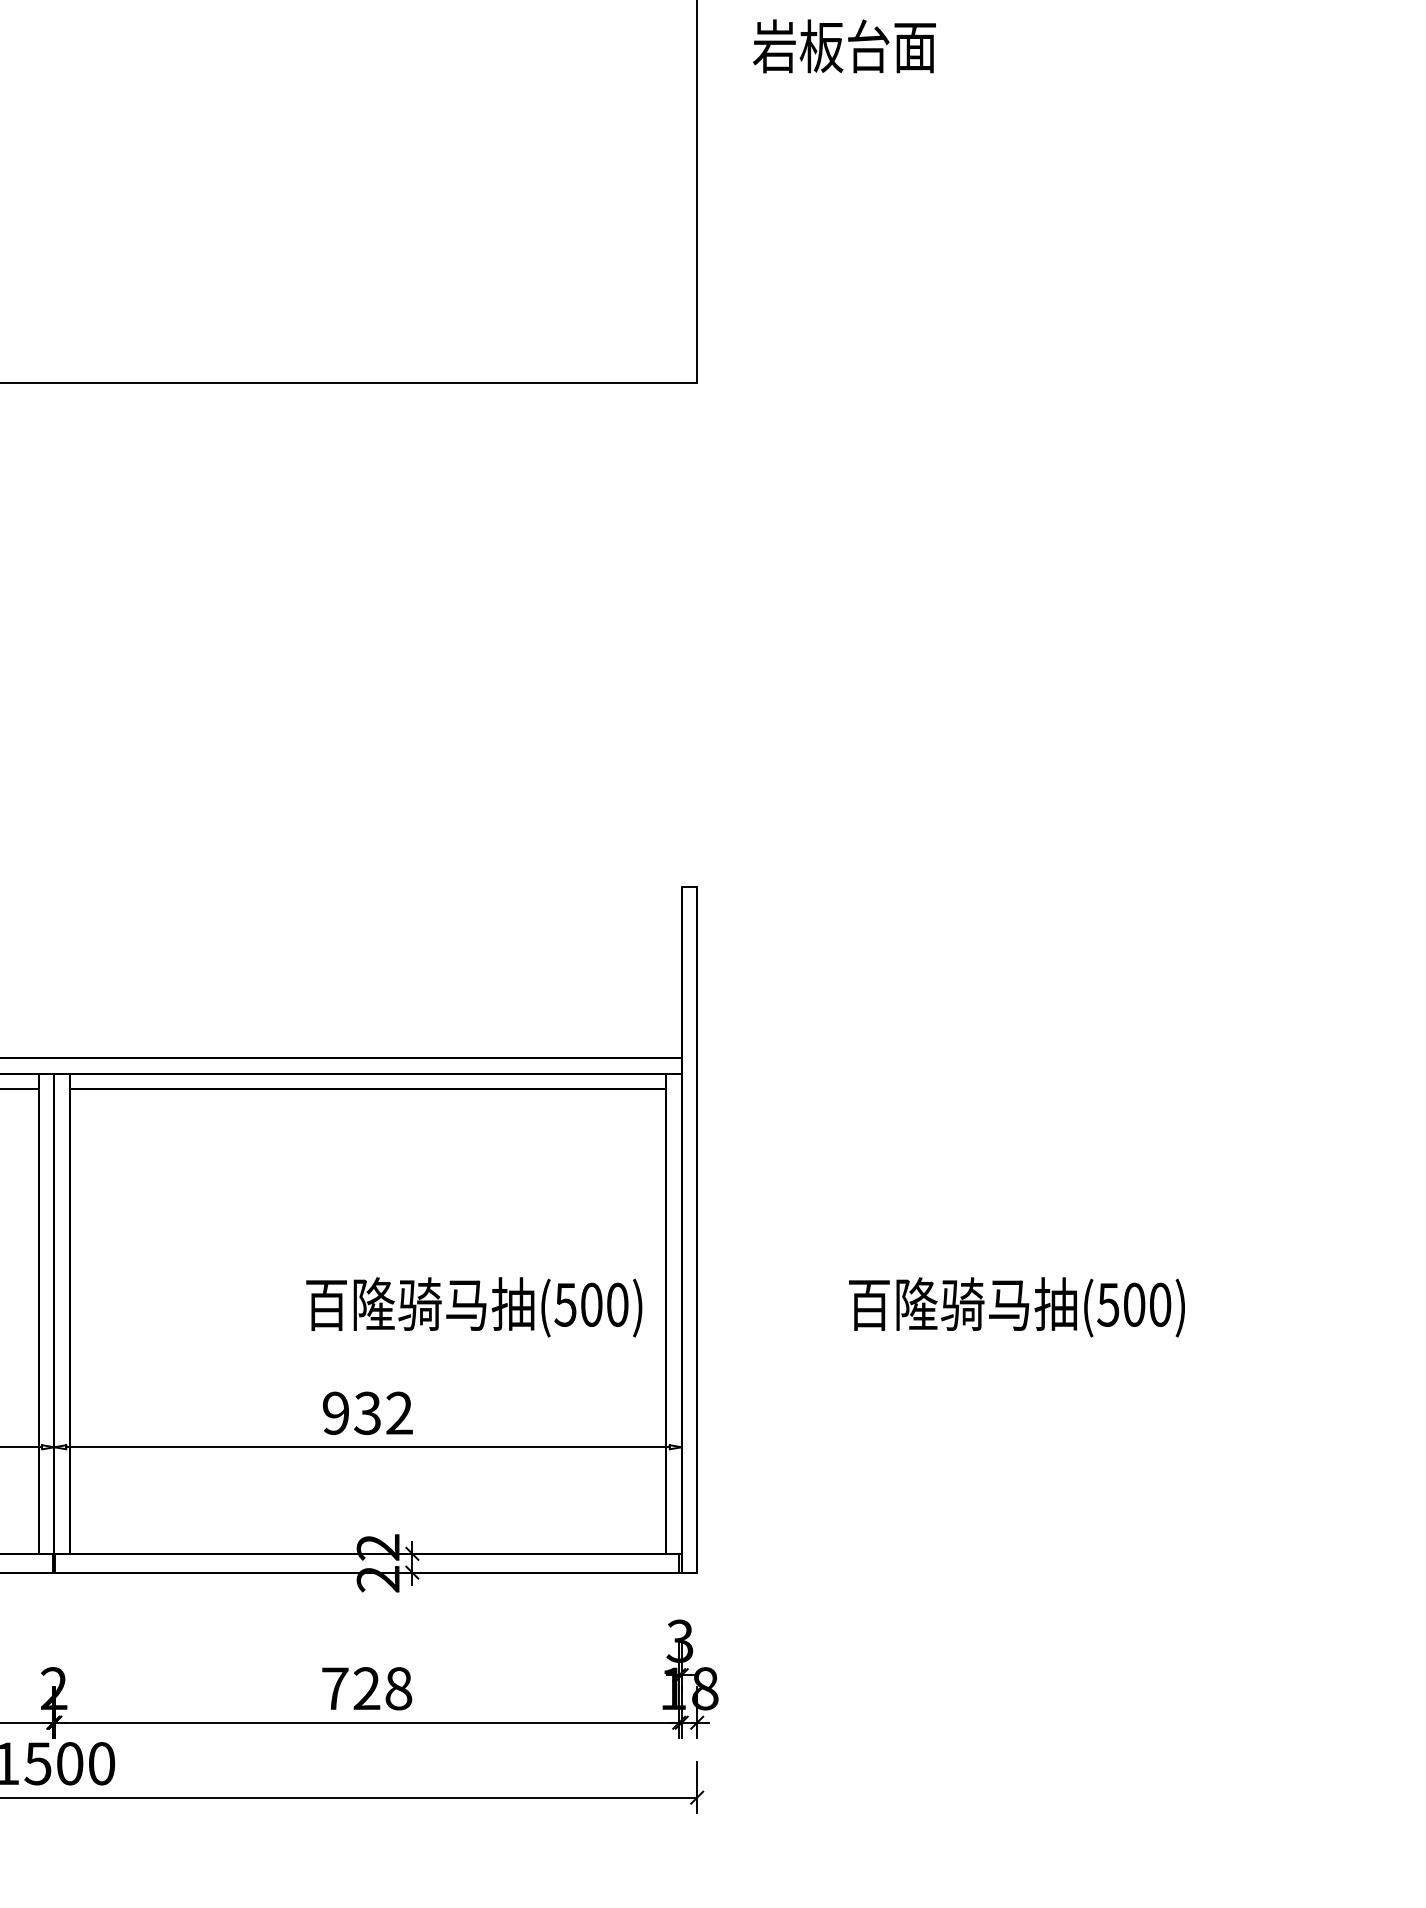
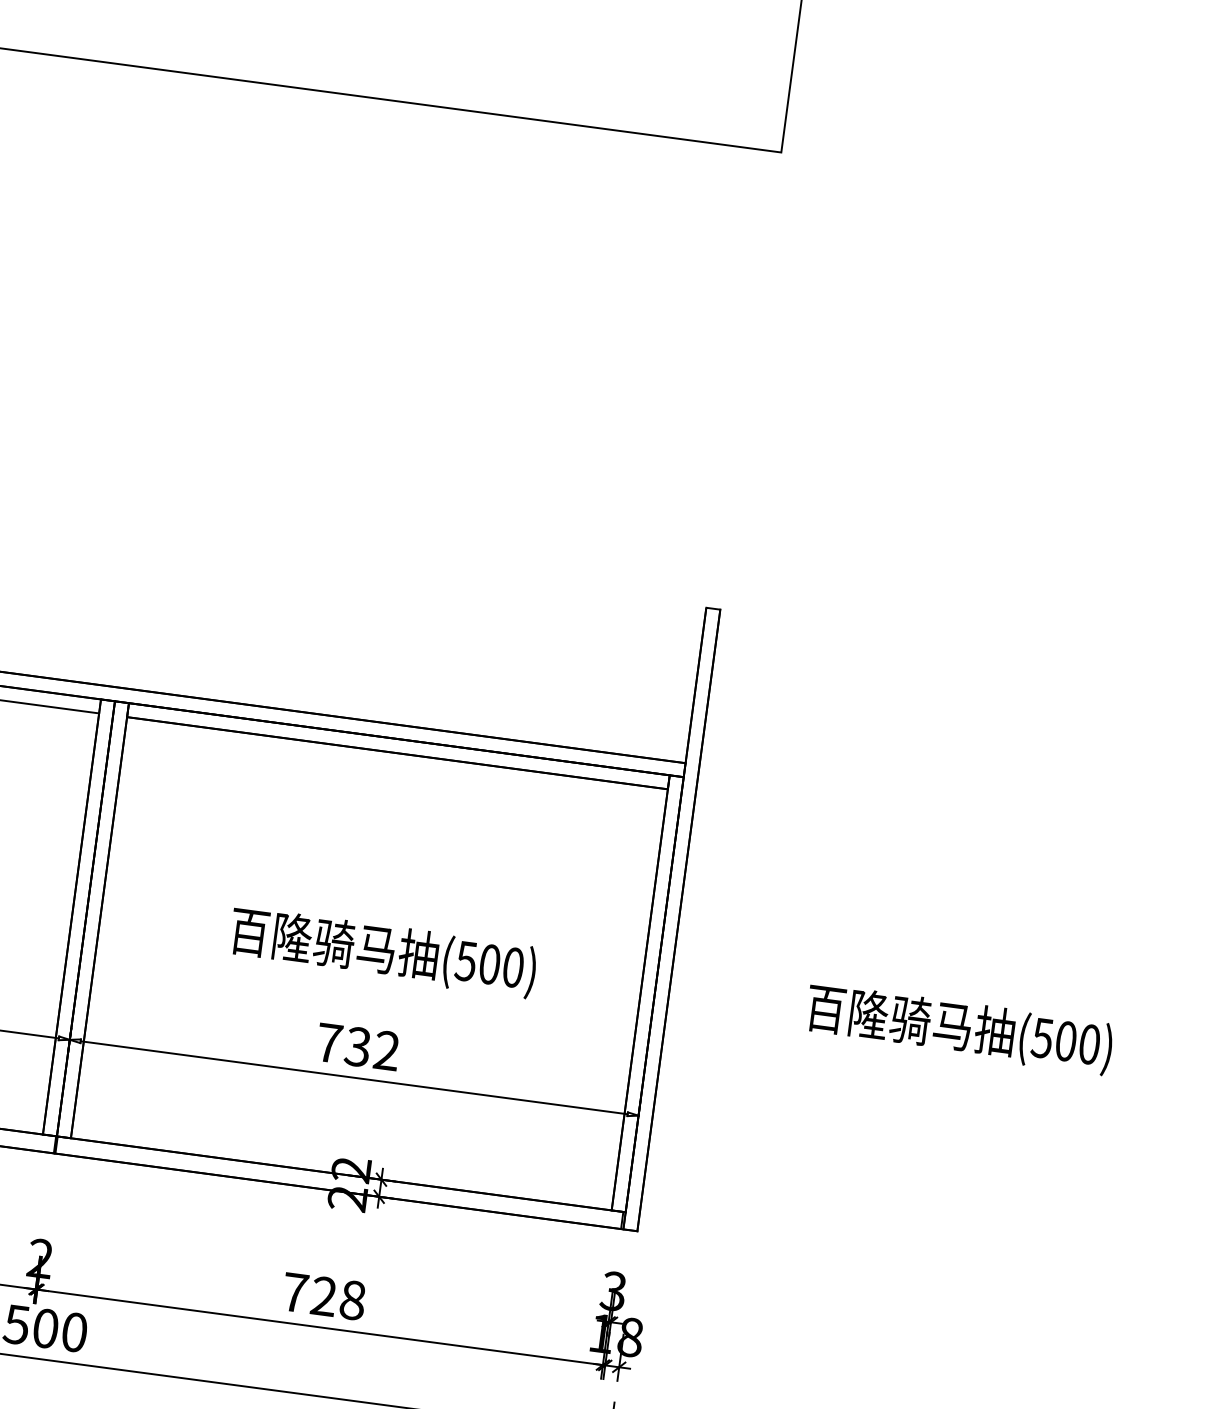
text: (474, 1307) -> (383, 952), moved
text: (335, 1413) -> (328, 1043), 932 -> 732

